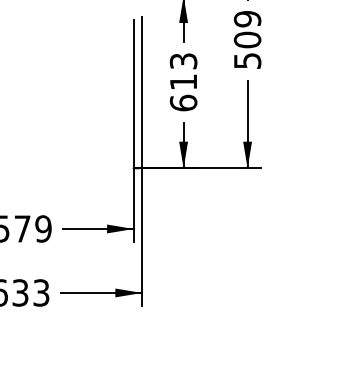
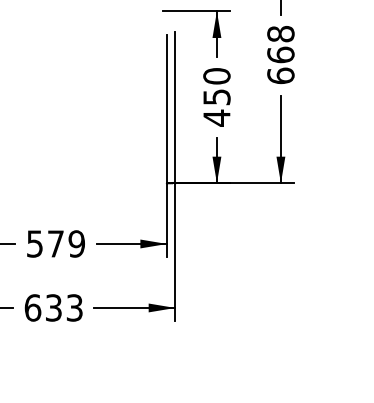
text: (247, 40) -> (280, 55), 509 -> 668
text: (183, 82) -> (216, 97), 613 -> 450

